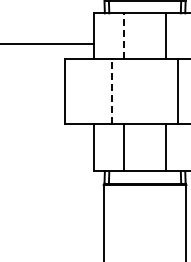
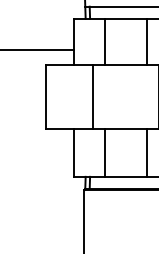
line: (123, 36) -> (104, 41), dashed -> solid
line: (111, 91) -> (92, 96), dashed -> solid

